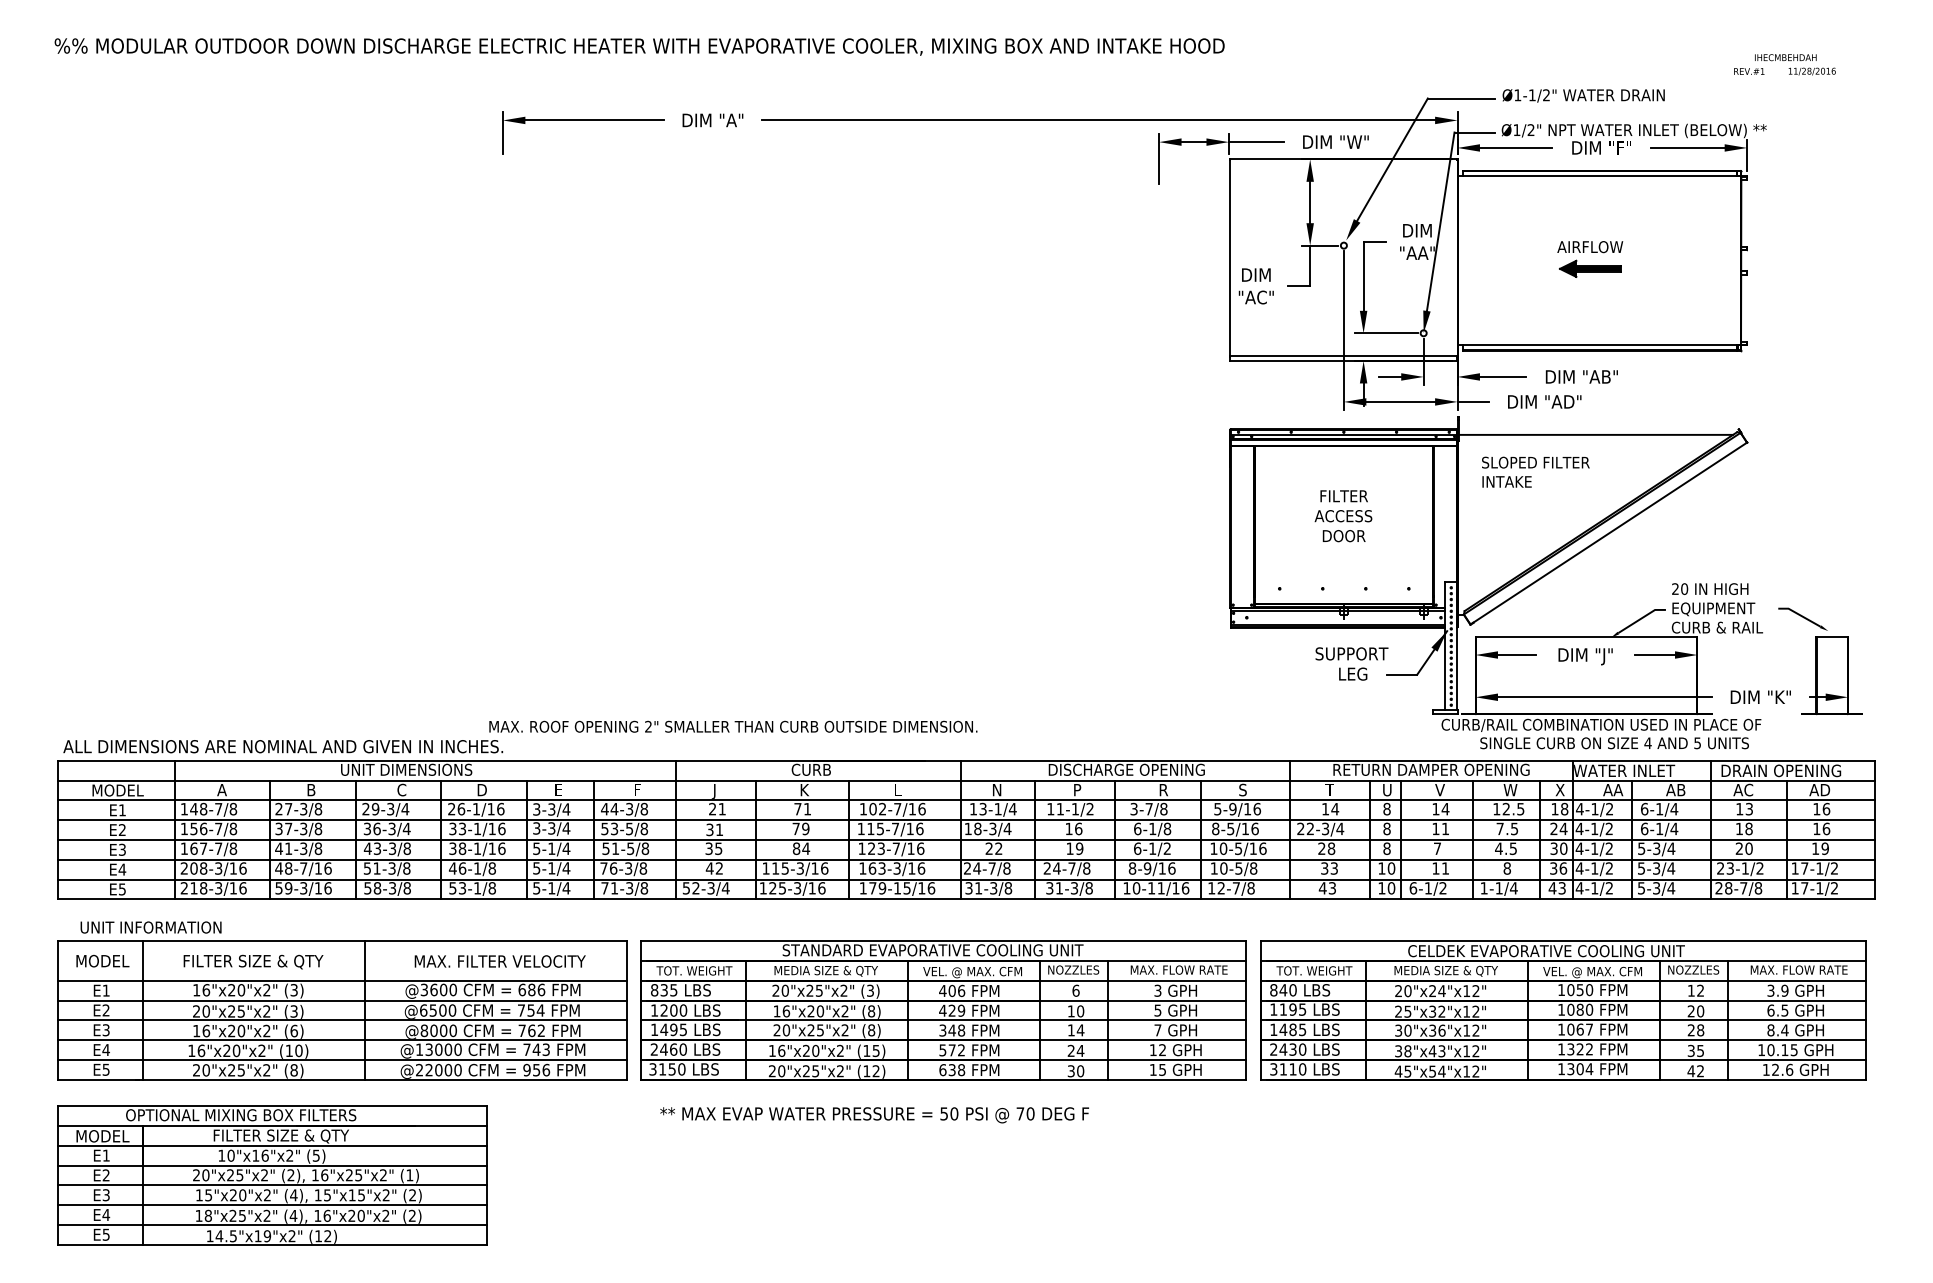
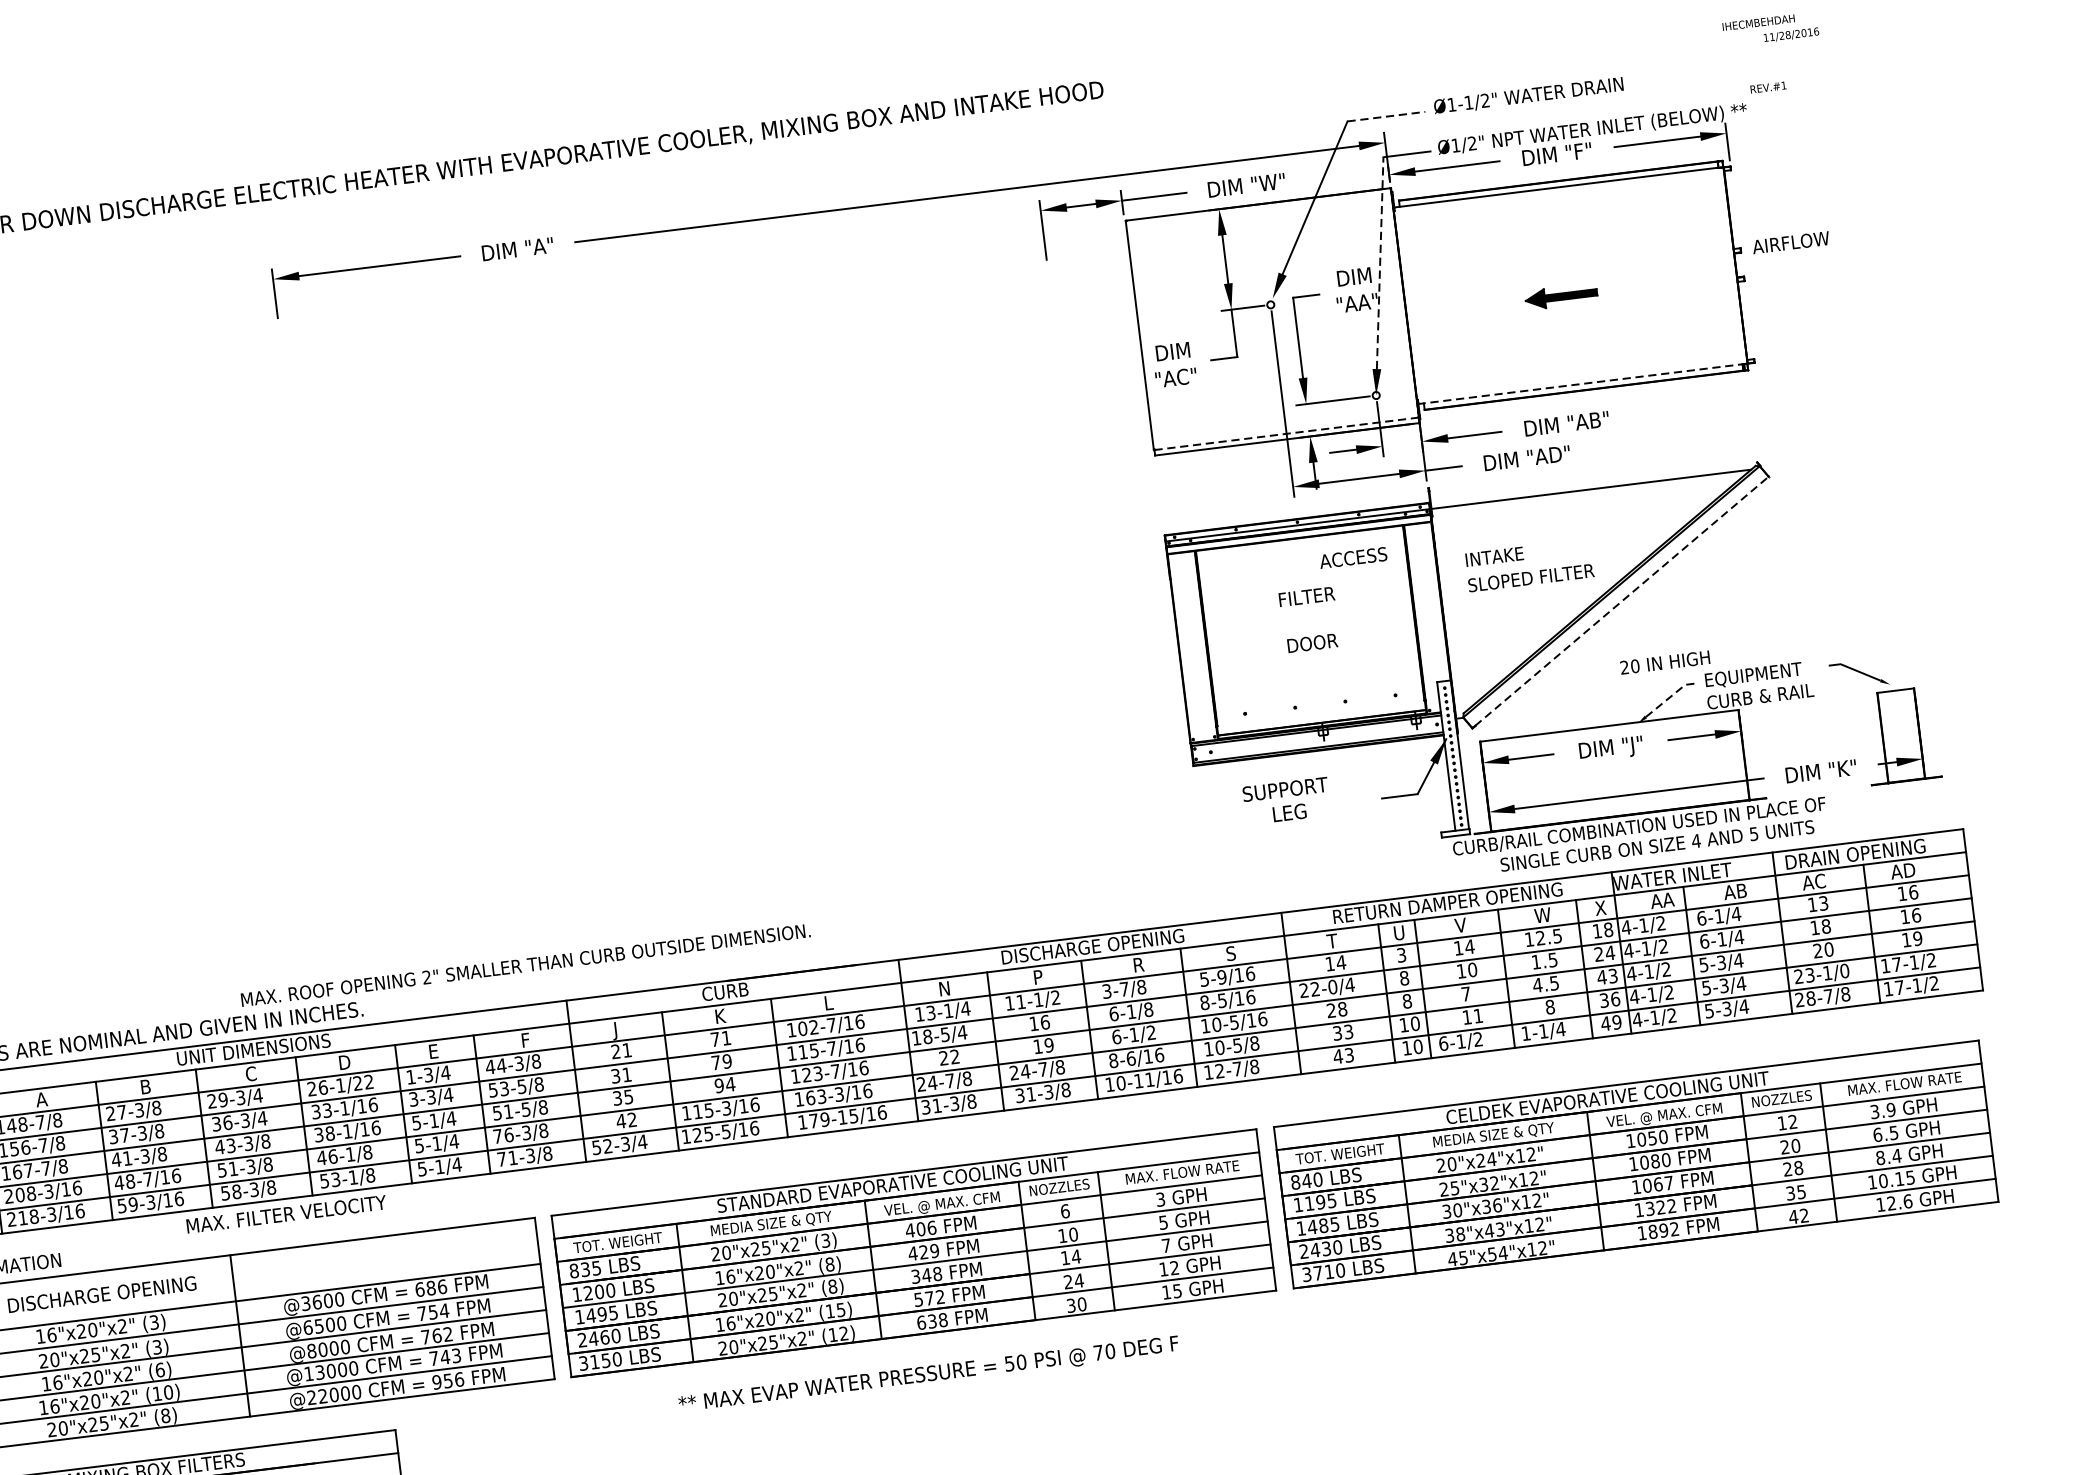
text: (1749, 71) -> (1768, 87), moved
line: (1461, 98) -> (1386, 116), solid -> dashed
line: (1440, 221) -> (1379, 262), solid -> dashed
text: (1590, 247) -> (1791, 243), moved
line: (1597, 344) -> (1580, 383), solid -> dashed
line: (1344, 356) -> (1287, 433), solid -> dashed
text: (1535, 462) -> (1530, 577), moved
text: (1343, 516) -> (1353, 558), moved
line: (1610, 532) -> (1622, 600), solid -> dashed
text: (1710, 588) -> (1665, 661), moved
line: (1641, 618) -> (1670, 696), solid -> dashed
text: (1351, 663) -> (1286, 800), moved
text: (733, 726) -> (525, 965), moved
text: (495, 808) -> (362, 1081), 26-1/16 -> 26-1/22
text: (536, 809) -> (410, 1077), 3-3/4 -> 1-3/4
text: (1386, 809) -> (1401, 955), 8 -> 3
text: (992, 828) -> (944, 1034), 18-3/4 -> 18-5/4
text: (1325, 828) -> (1332, 986), 22-3/4 -> 22-0/4
text: (1445, 828) -> (1472, 969), 11 -> 10
text: (1499, 828) -> (1535, 961), 7.5 -> 1.5
text: (796, 848) -> (719, 1085), 84 -> 94
text: (1558, 848) -> (1607, 976), 30 -> 43
text: (1147, 868) -> (1131, 1058), 8-9/16 -> 8-6/16
text: (1759, 868) -> (1844, 971), 23-1/2 -> 23-1/0
text: (797, 887) -> (726, 1130), 125-3/16 -> 125-5/16
text: (1561, 888) -> (1616, 1022), 43 -> 49
text: (252, 961) -> (101, 1295), FILTER SIZE & QTY -> DISCHARGE OPENING
text: (499, 961) -> (285, 1214), moved
text: (1283, 1069) -> (1318, 1273), 3110 -> 3710
text: (1580, 1069) -> (1664, 1230), 1304 -> 1892
text: (874, 1115) -> (928, 1375), moved

